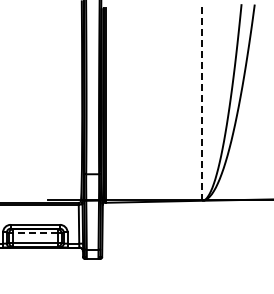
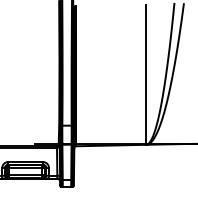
line: (202, 104) -> (146, 75), dashed -> solid
line: (34, 233) -> (25, 168), dashed -> solid

